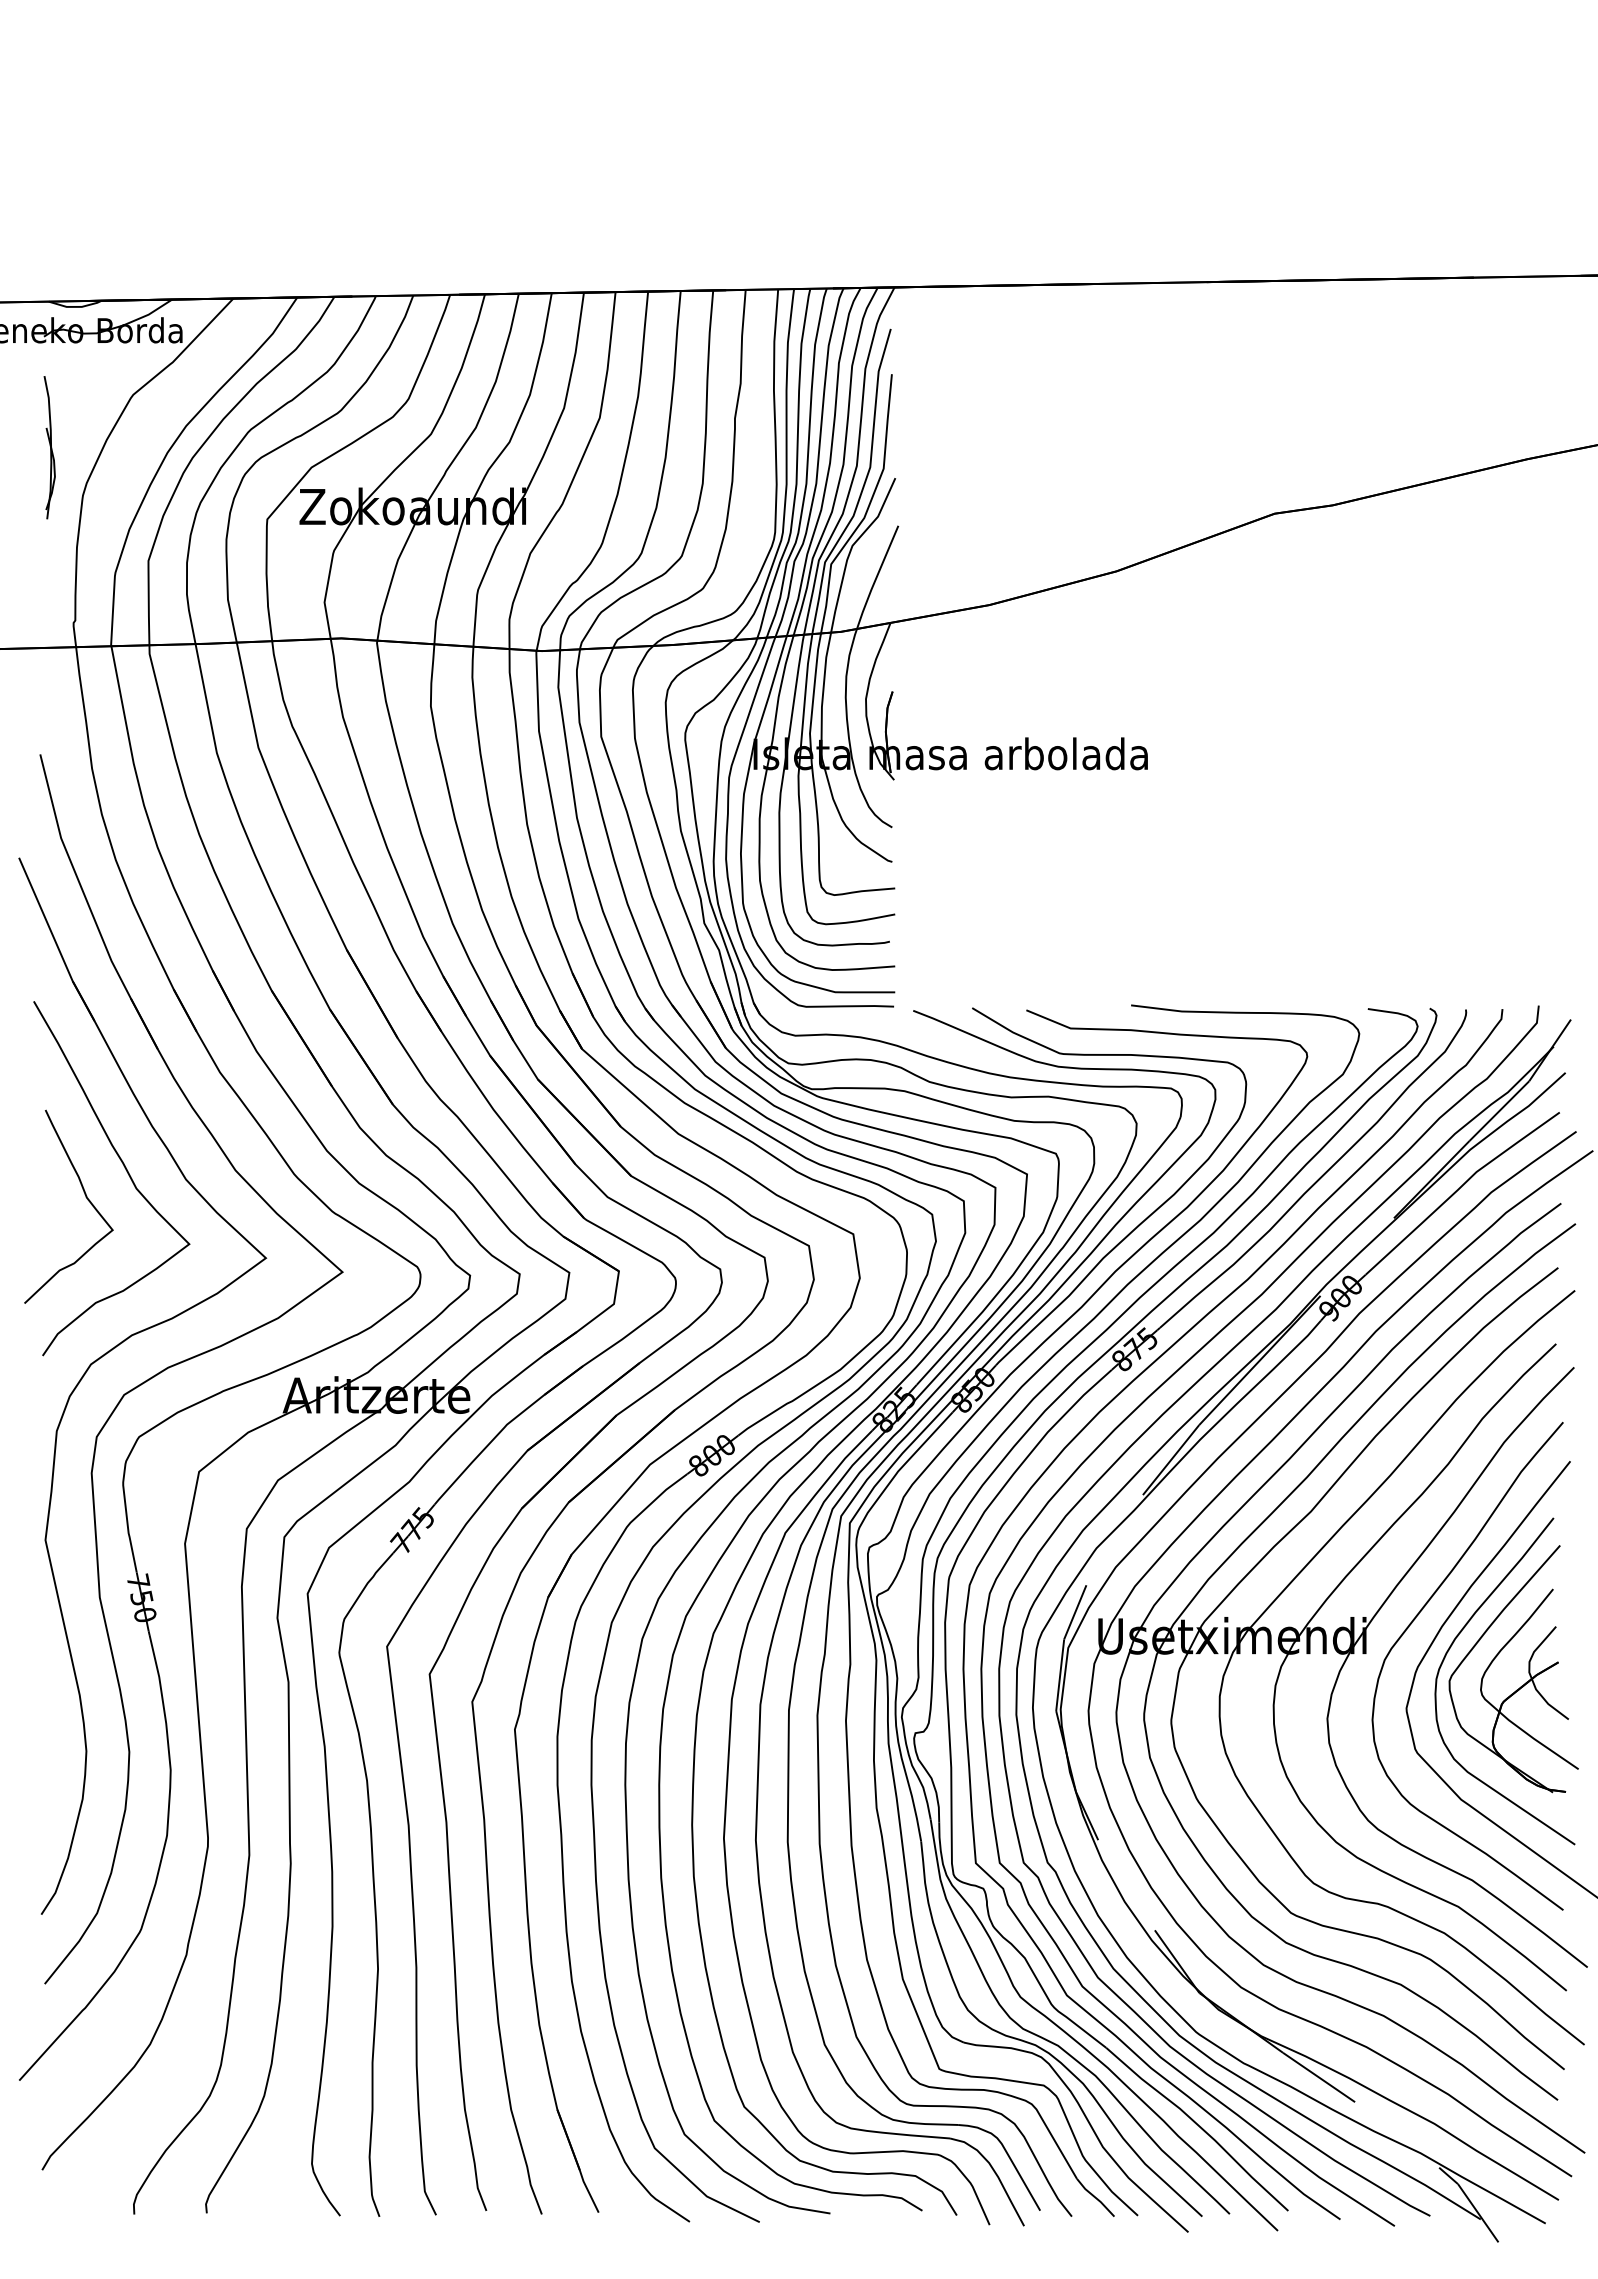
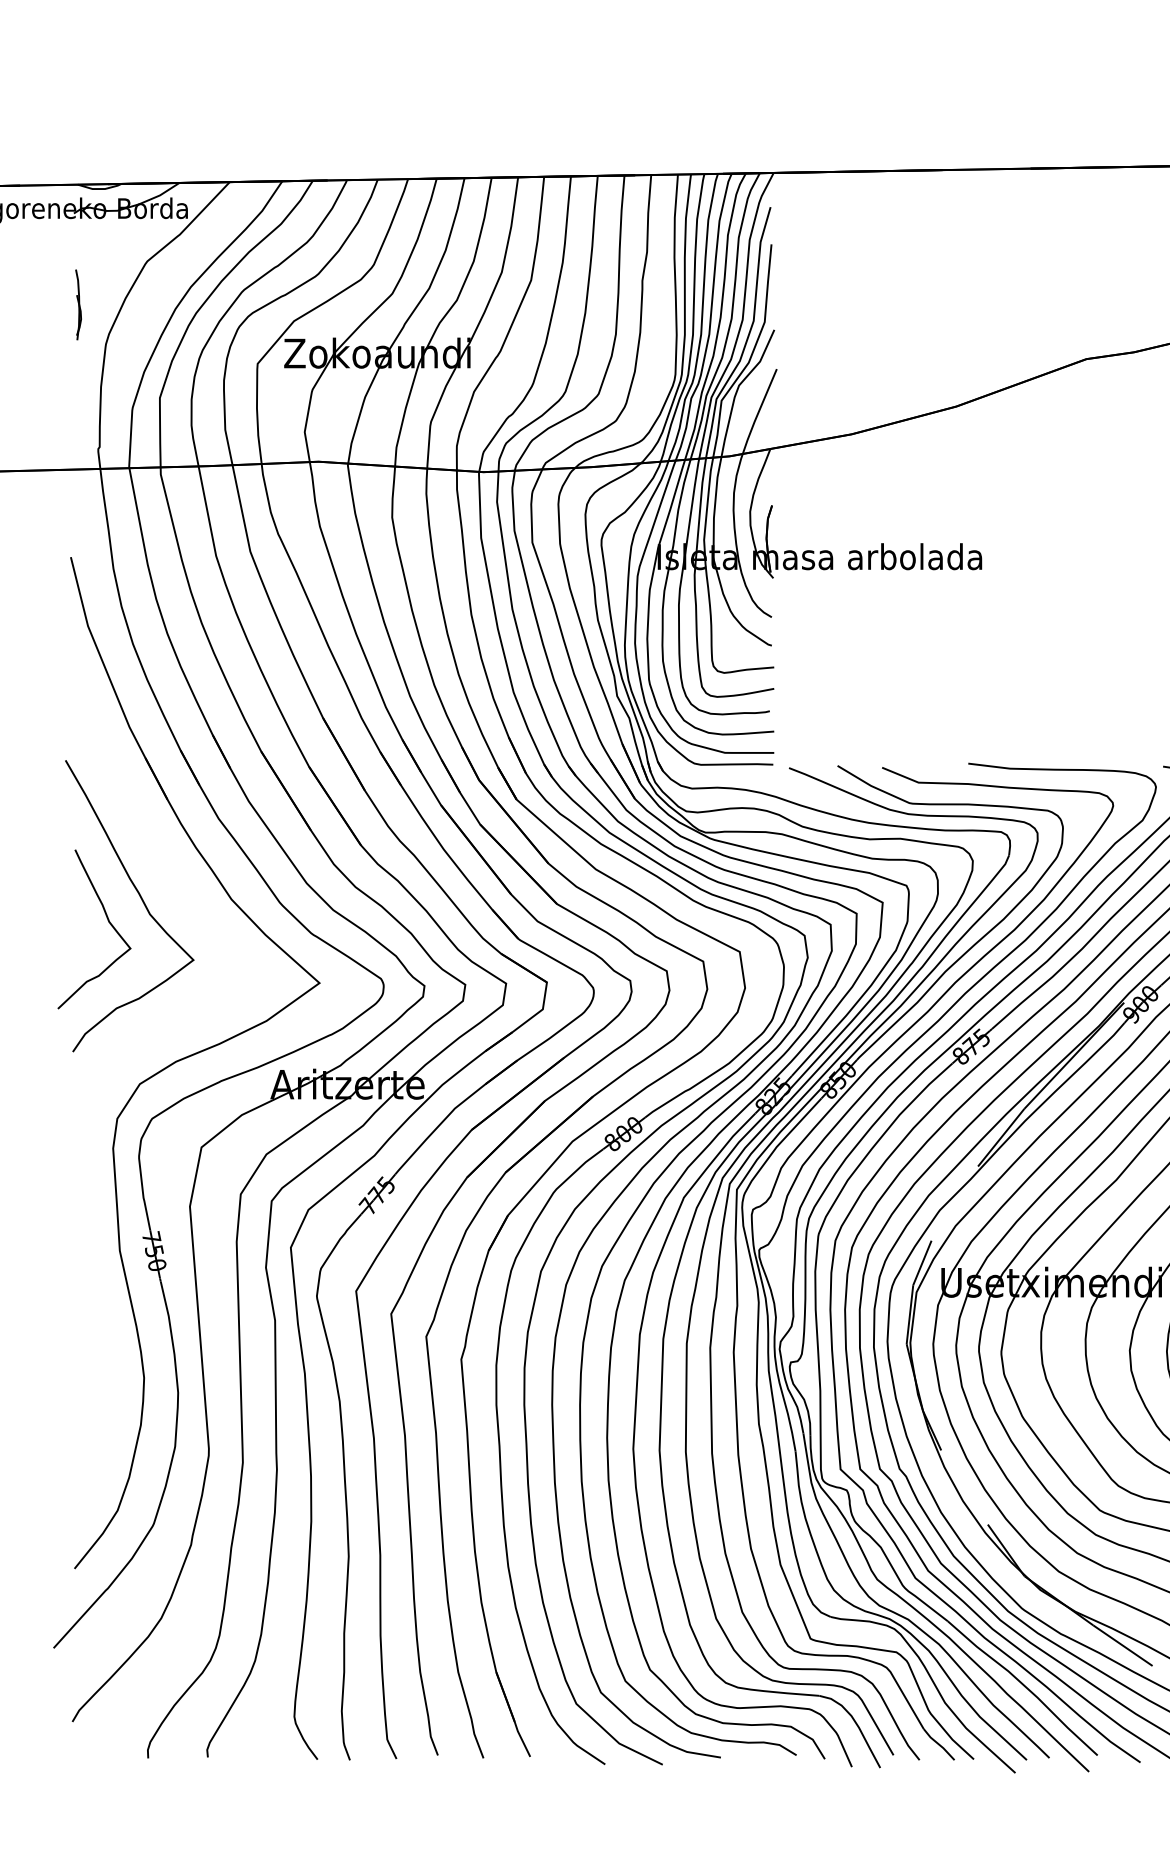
part: (49, 447) -> (78, 304), size x0.6
part: (115, 1348) -> (132, 1045), removed

